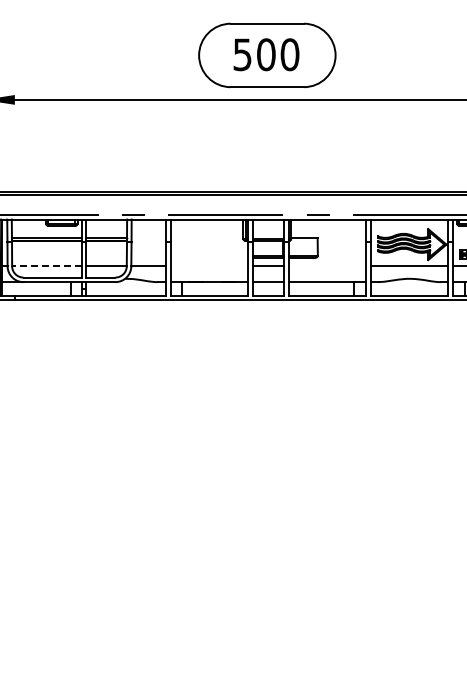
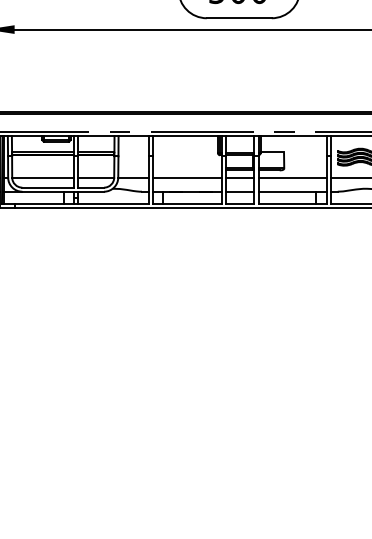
line: (47, 266) -> (43, 177), dashed -> solid
line: (209, 266) -> (187, 177), added
line: (327, 266) -> (292, 177), added

